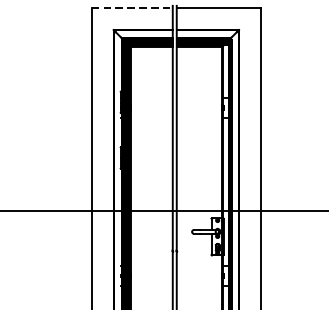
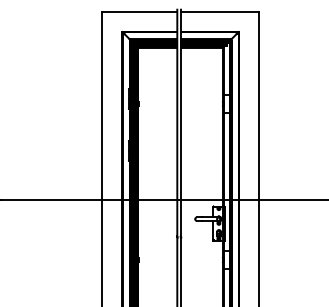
line: (131, 7) -> (139, 11), dashed -> solid

